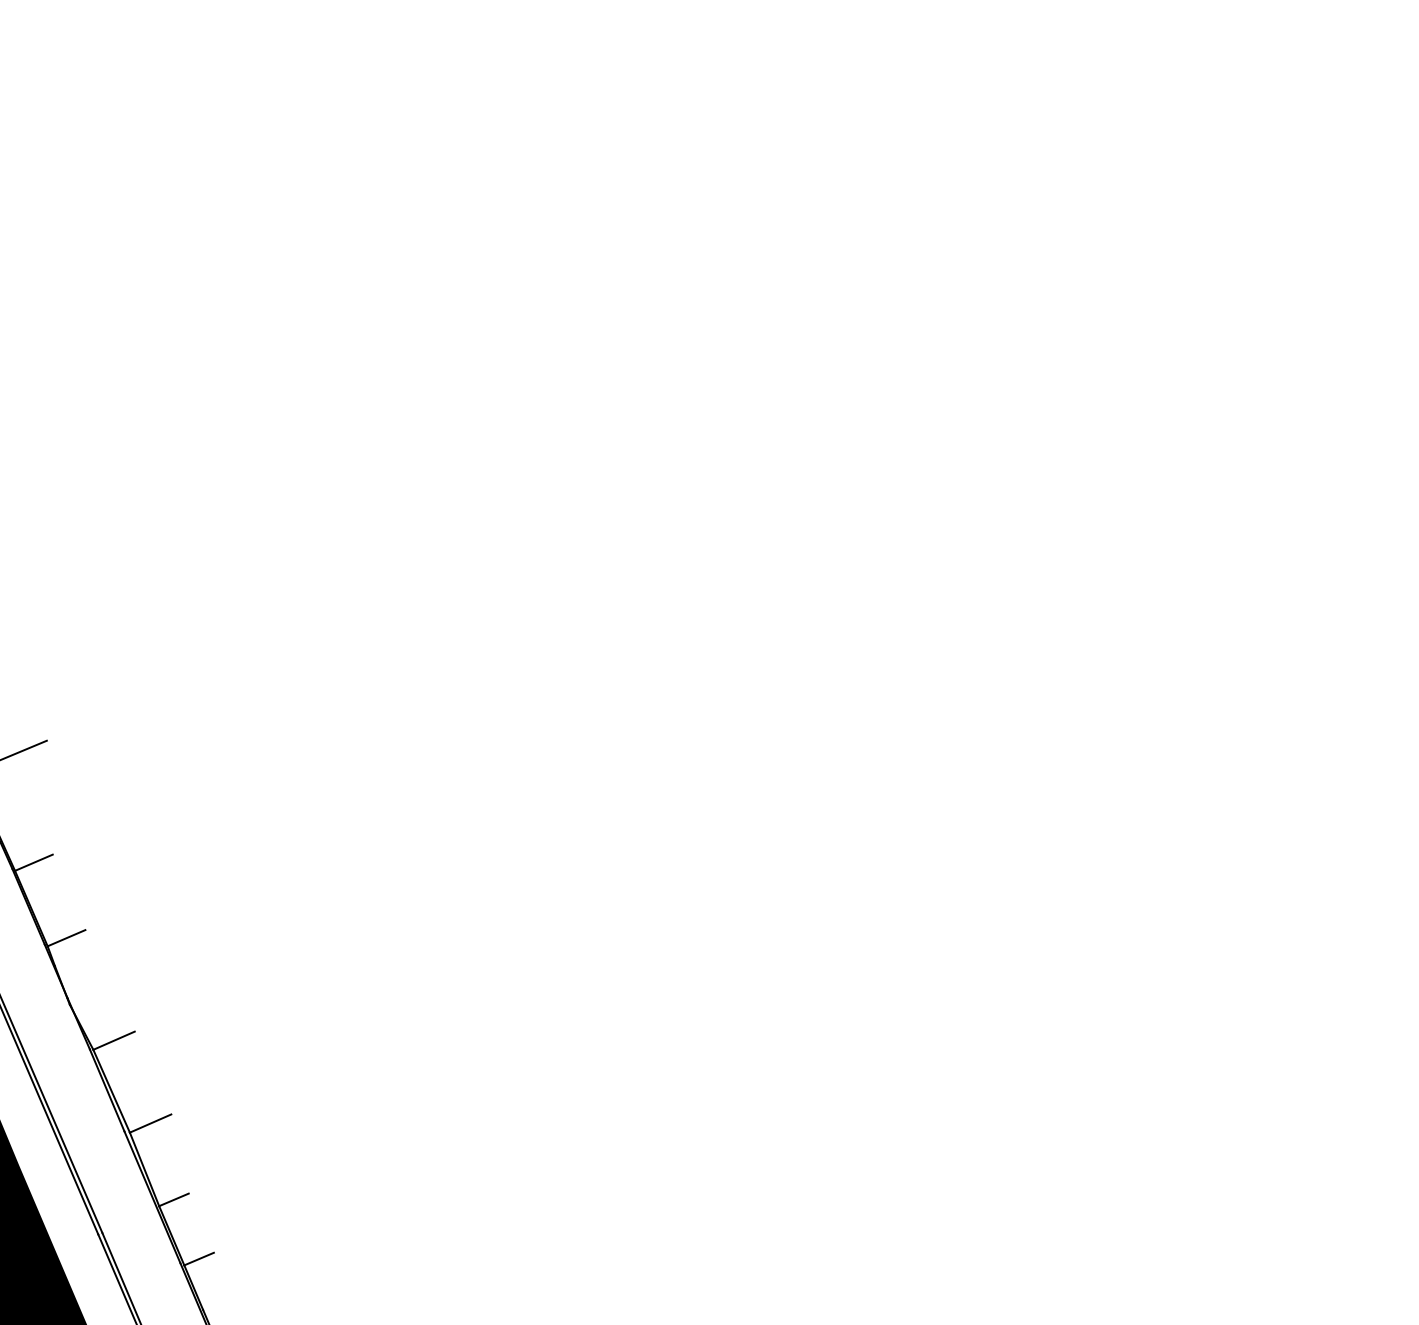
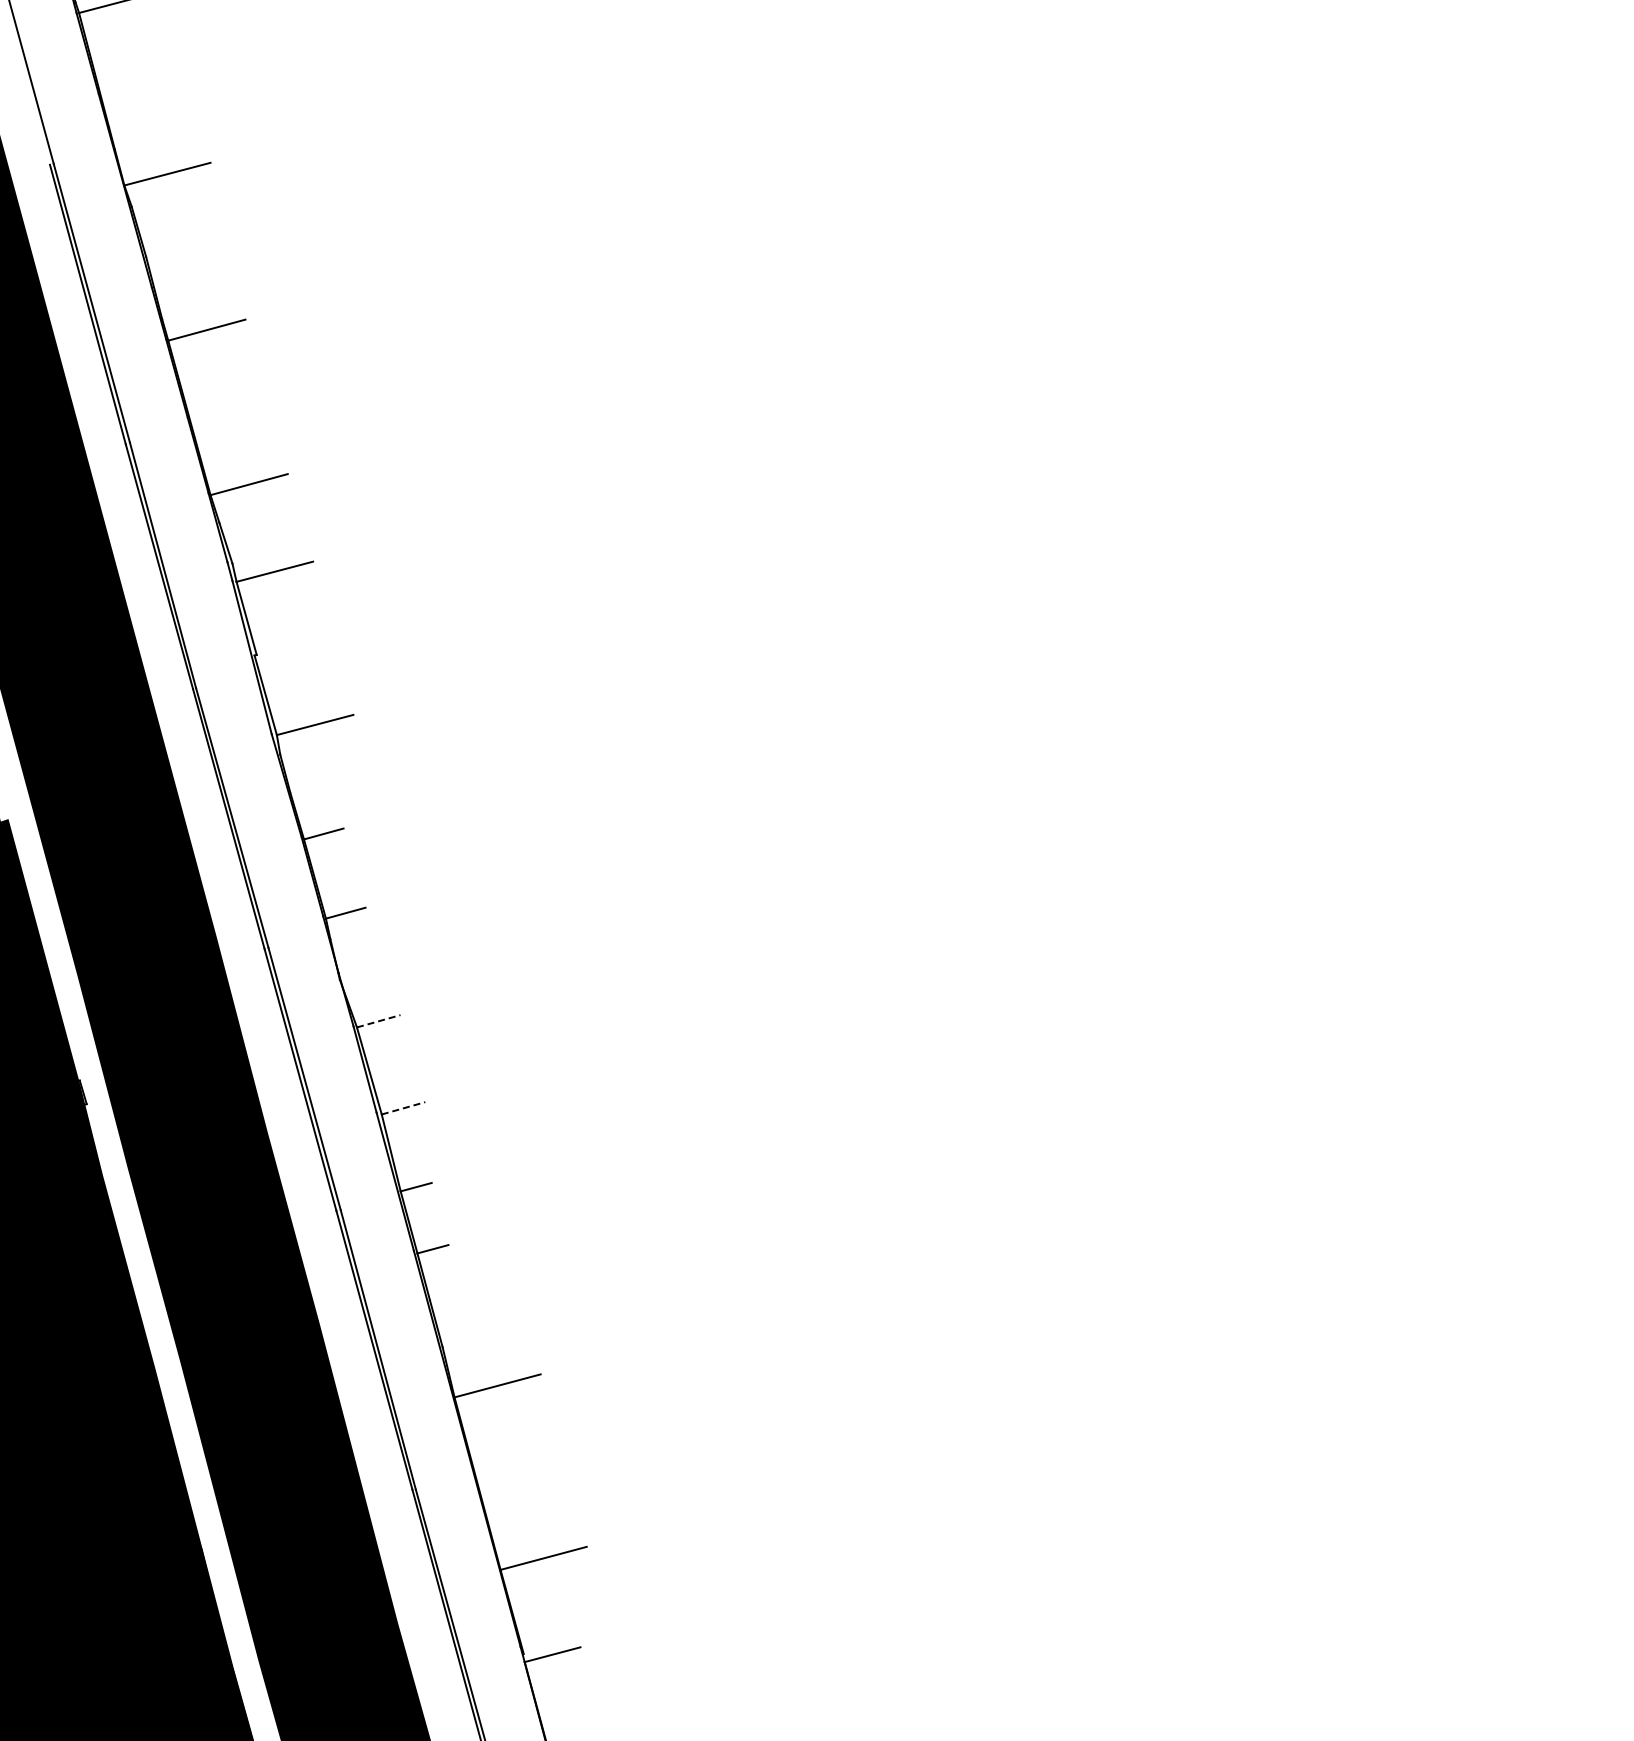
line: (113, 1040) -> (378, 1021), solid -> dashed
line: (150, 1123) -> (403, 1108), solid -> dashed

